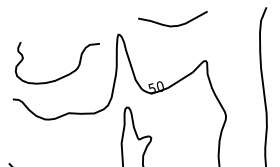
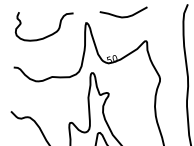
curve: (61, 76) -> (47, 35), moved

